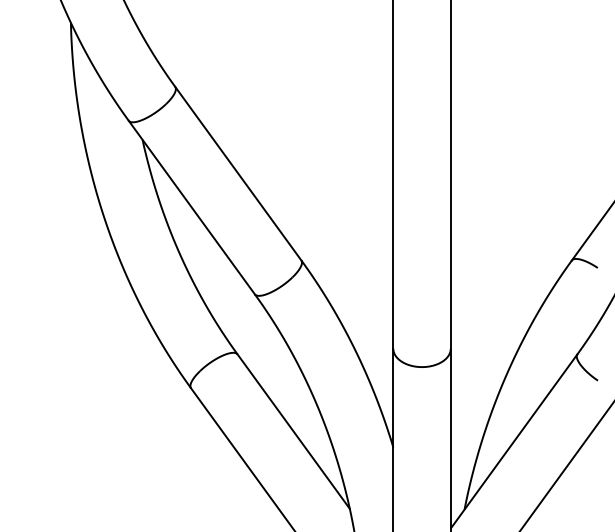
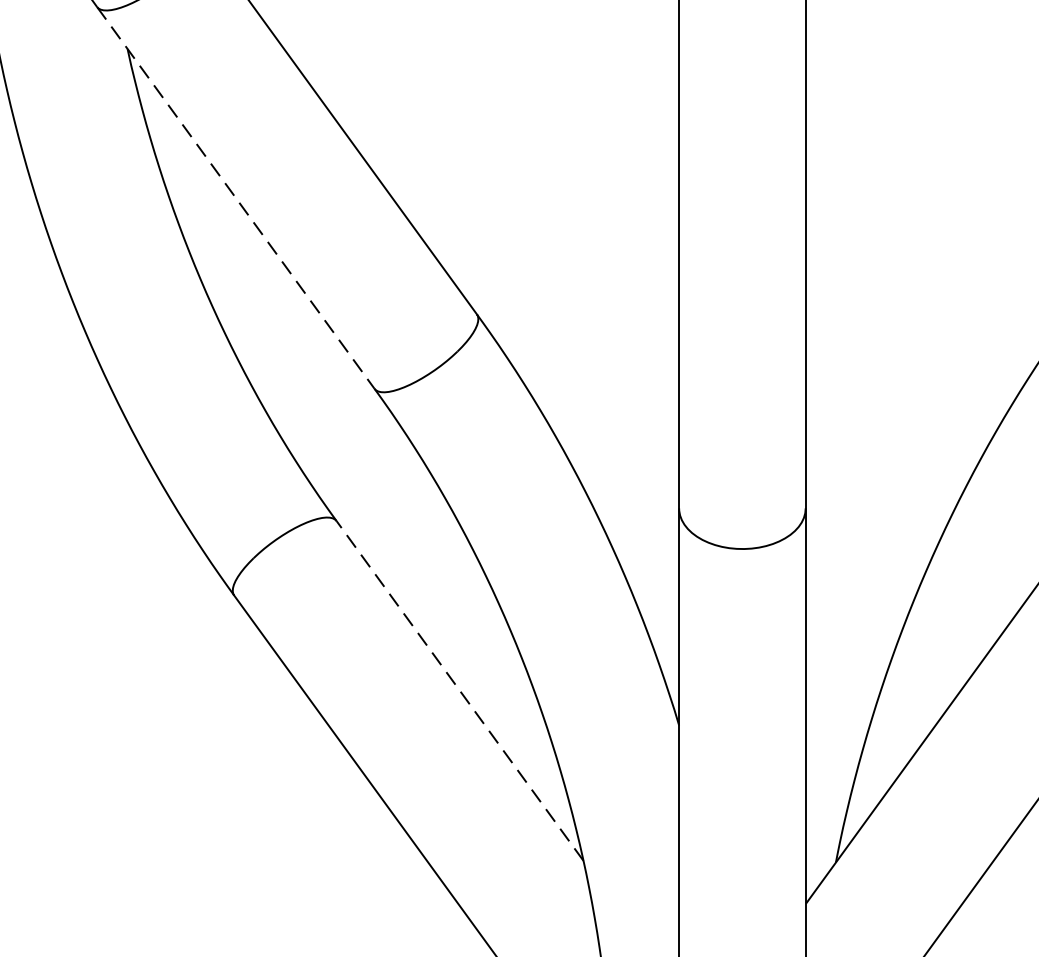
line: (192, 207) -> (237, 197), solid -> dashed
line: (293, 431) -> (459, 690), solid -> dashed

